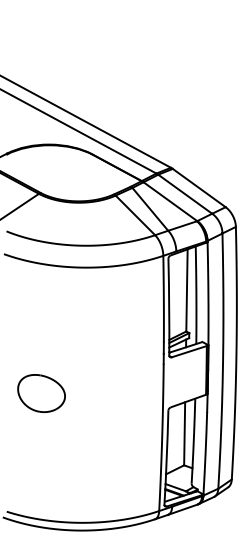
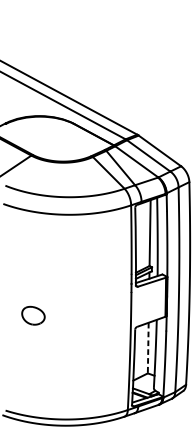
part: (41, 393) -> (33, 315), size x0.6
line: (184, 433) -> (148, 347), solid -> dashed

